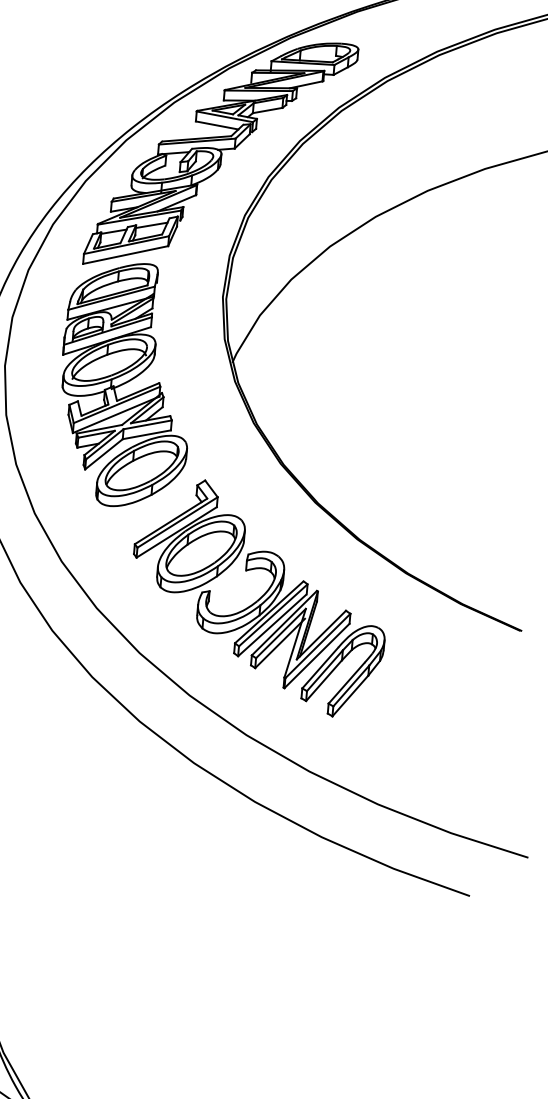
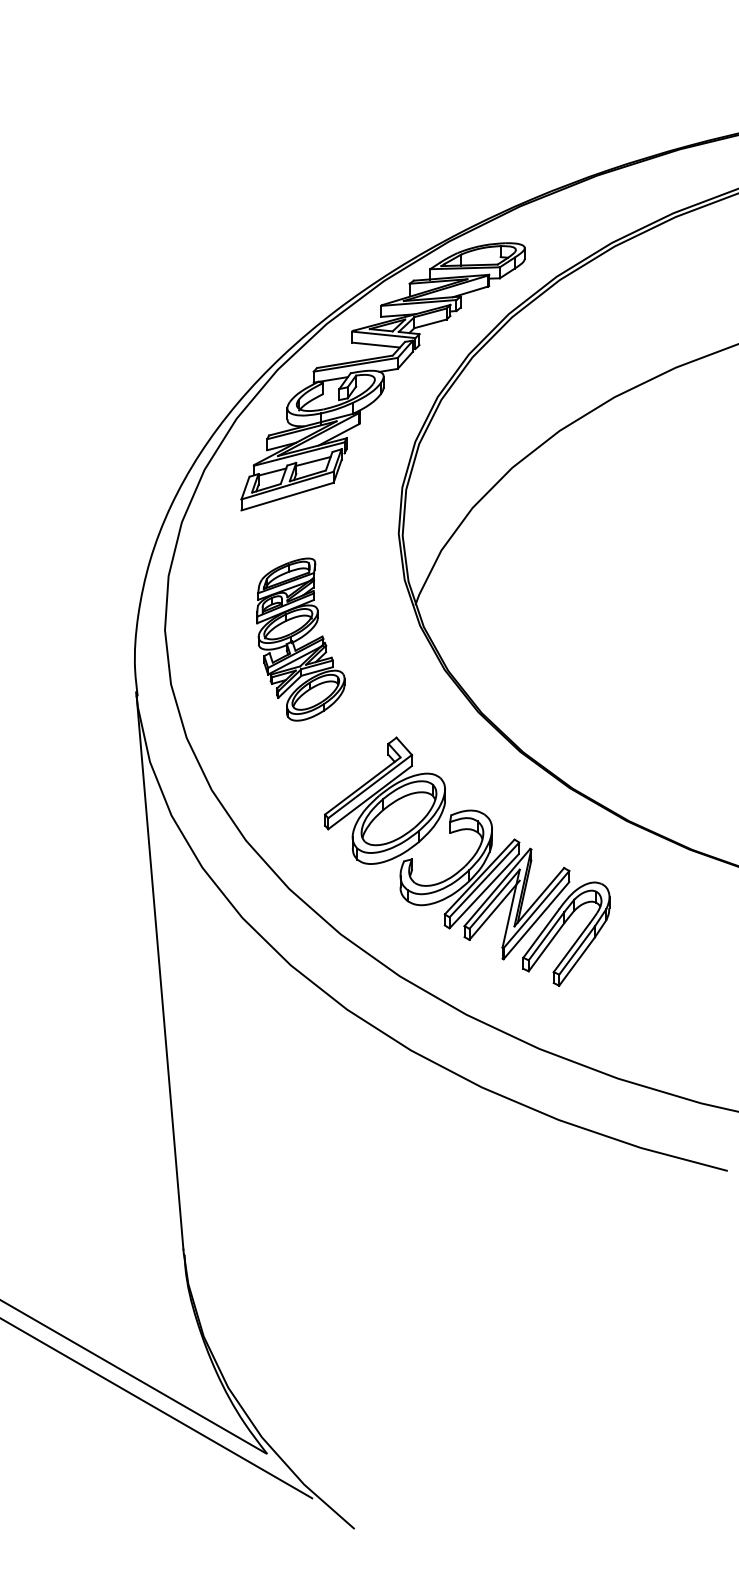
part: (126, 384) -> (300, 639), size x0.6

